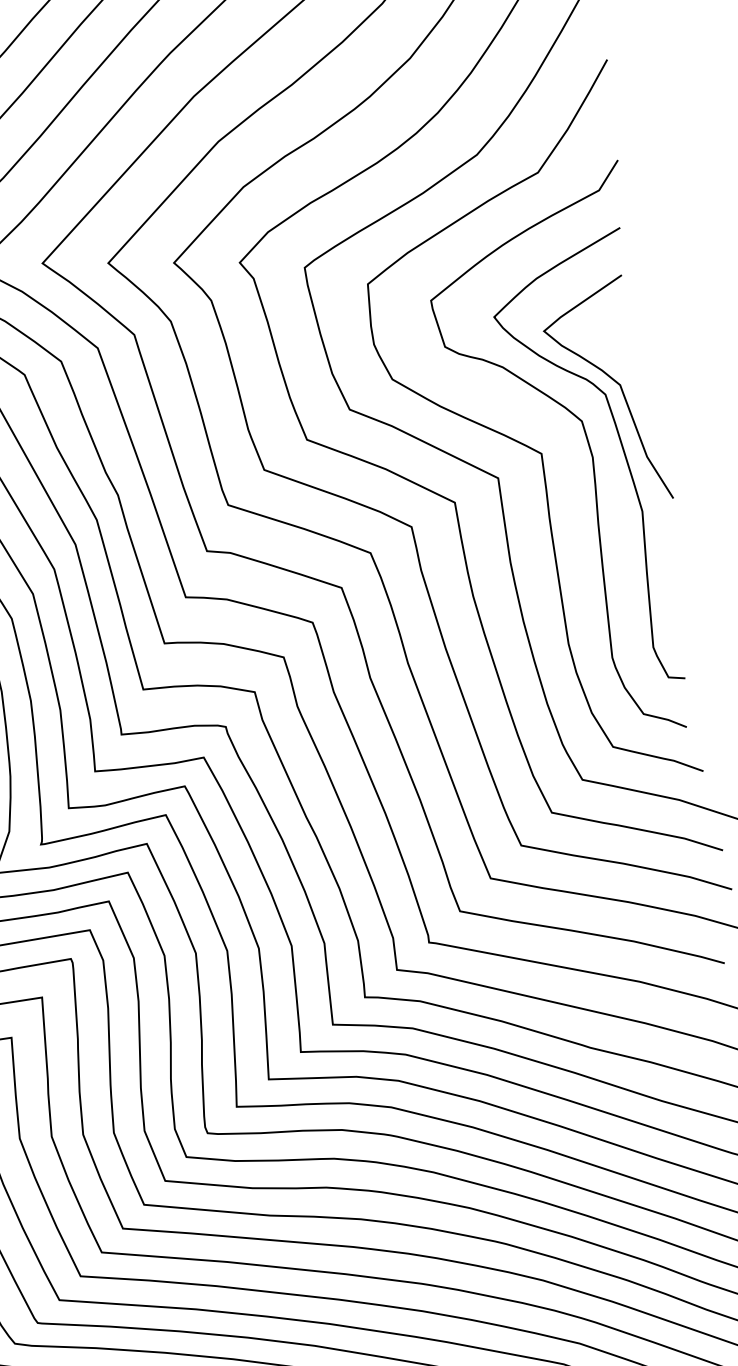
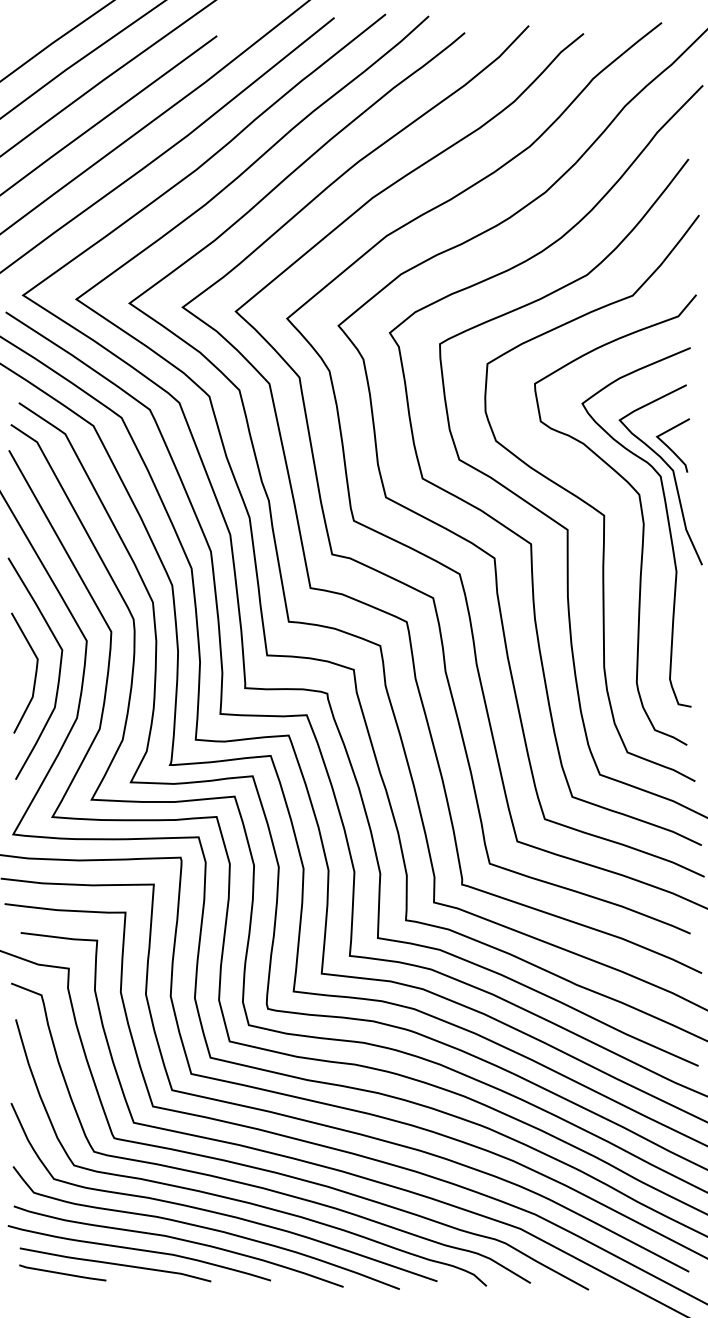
curve: (612, 356) -> (670, 447), added

